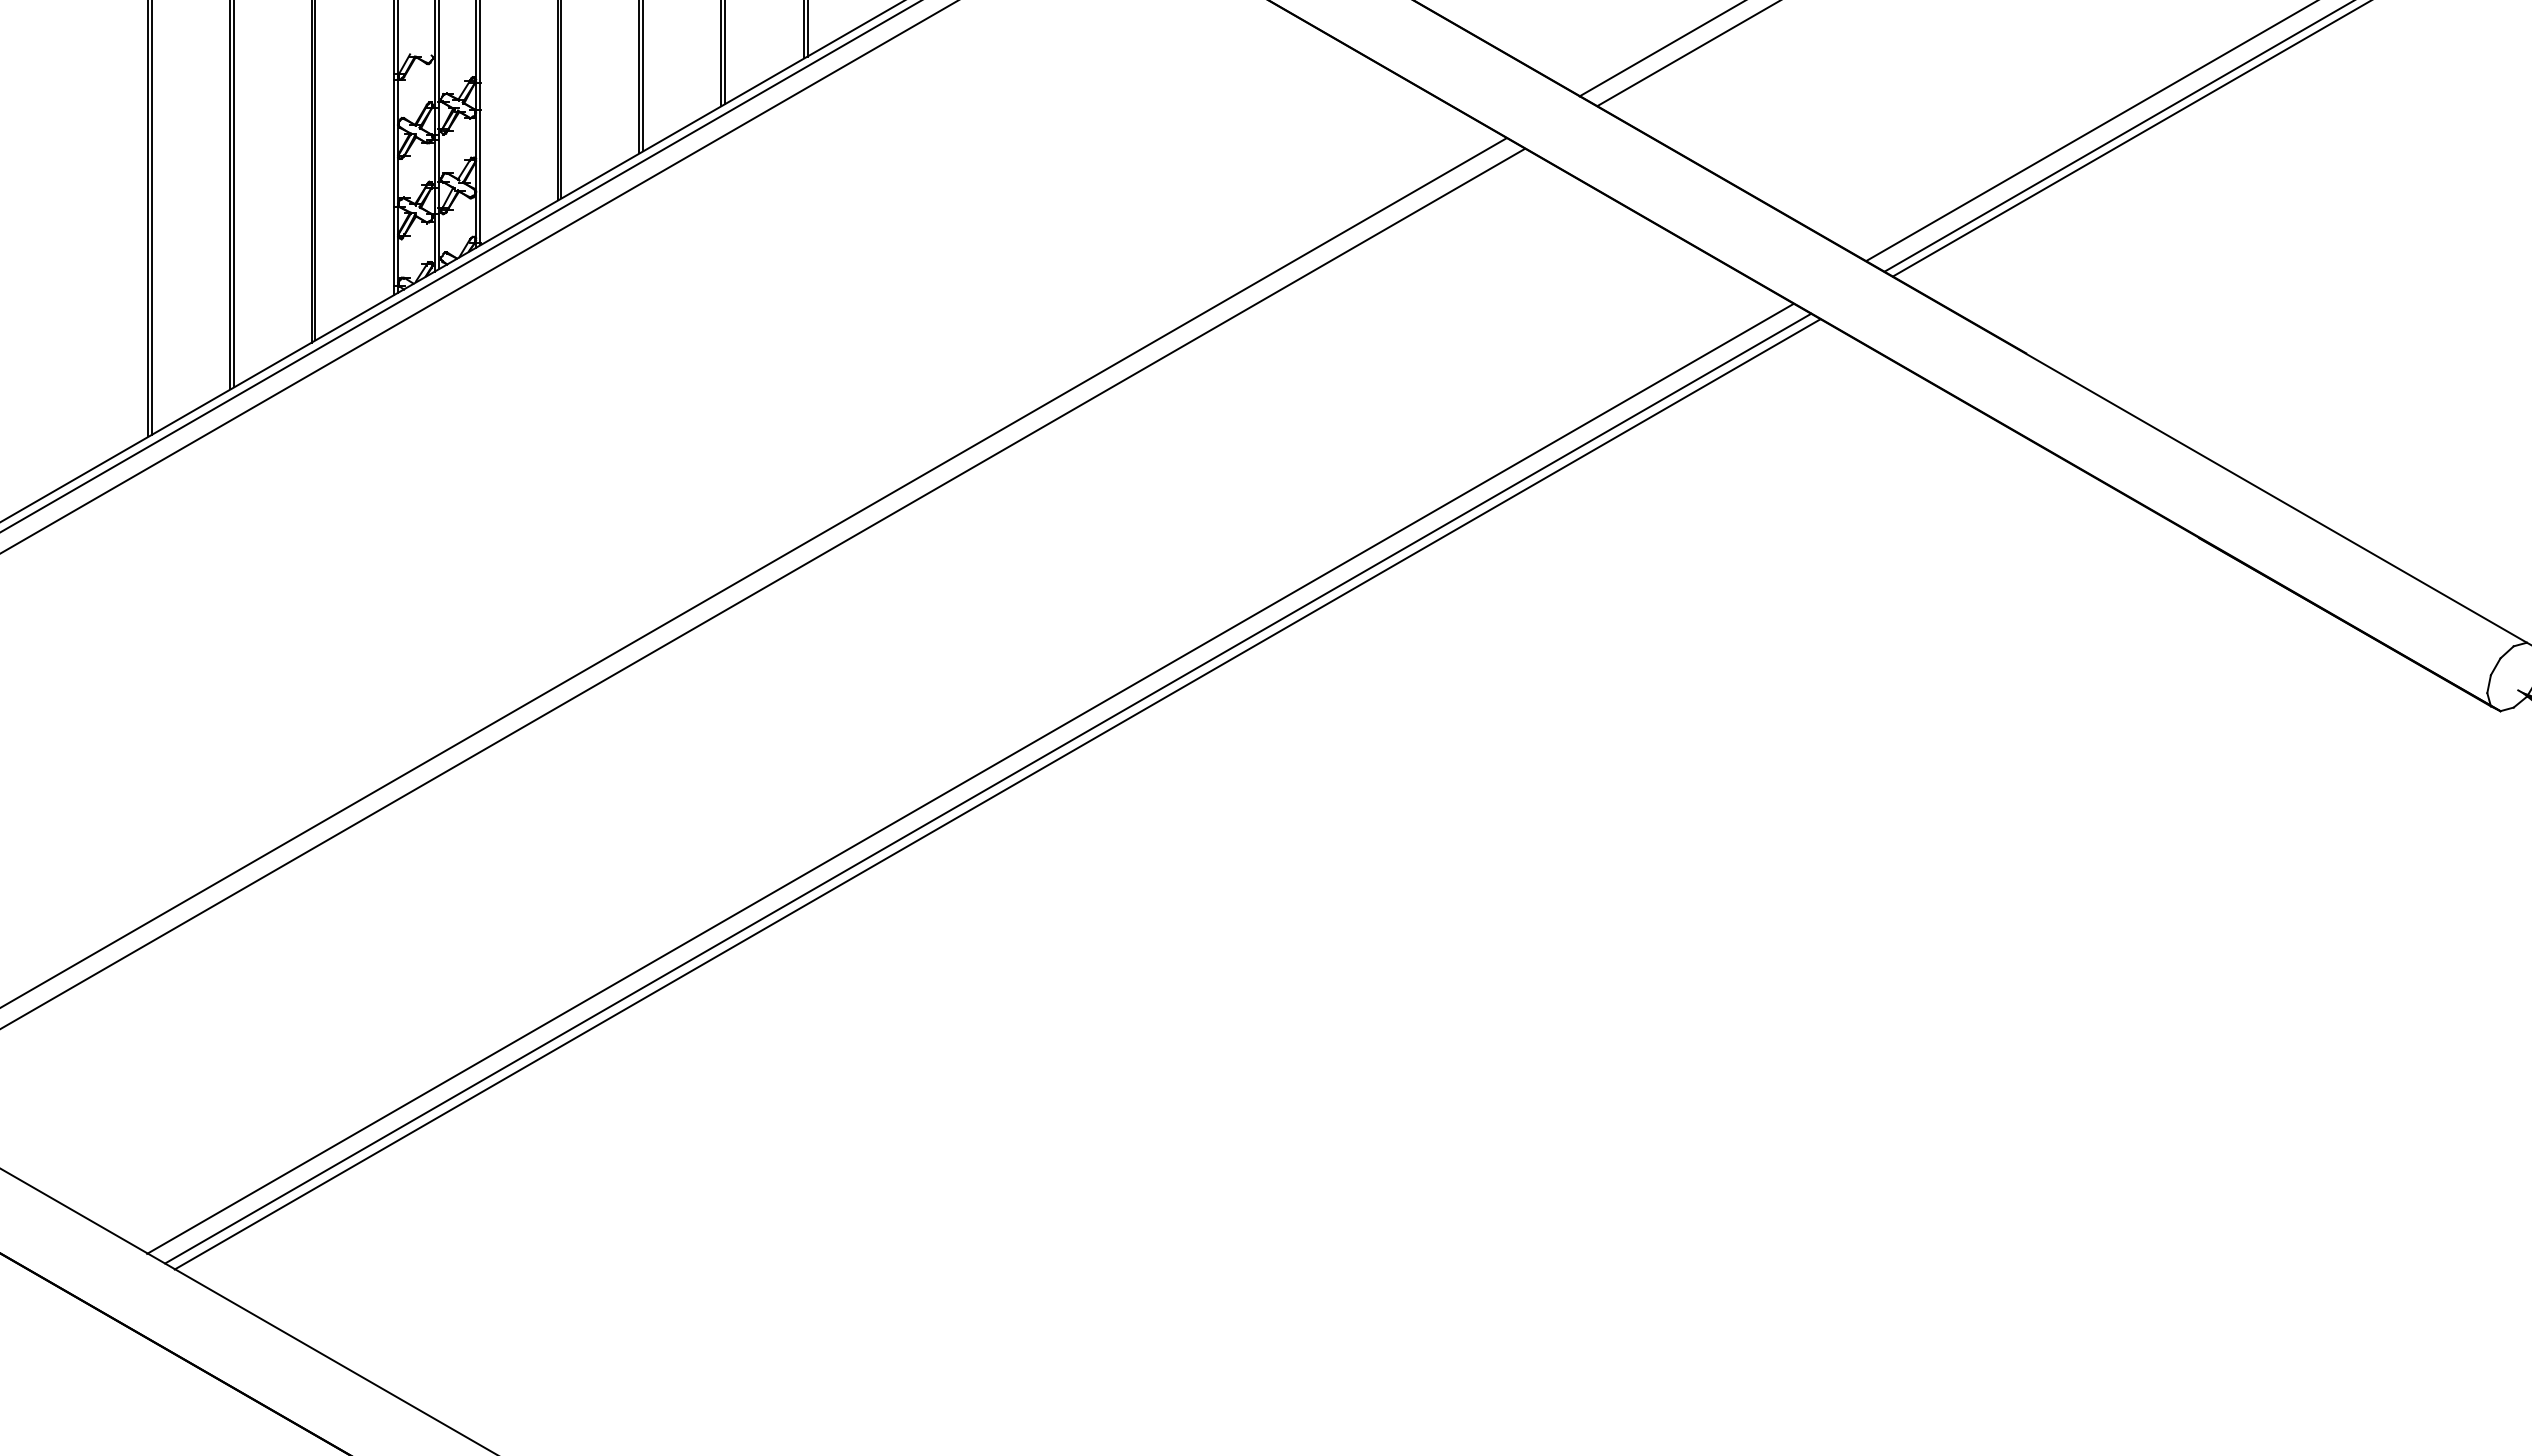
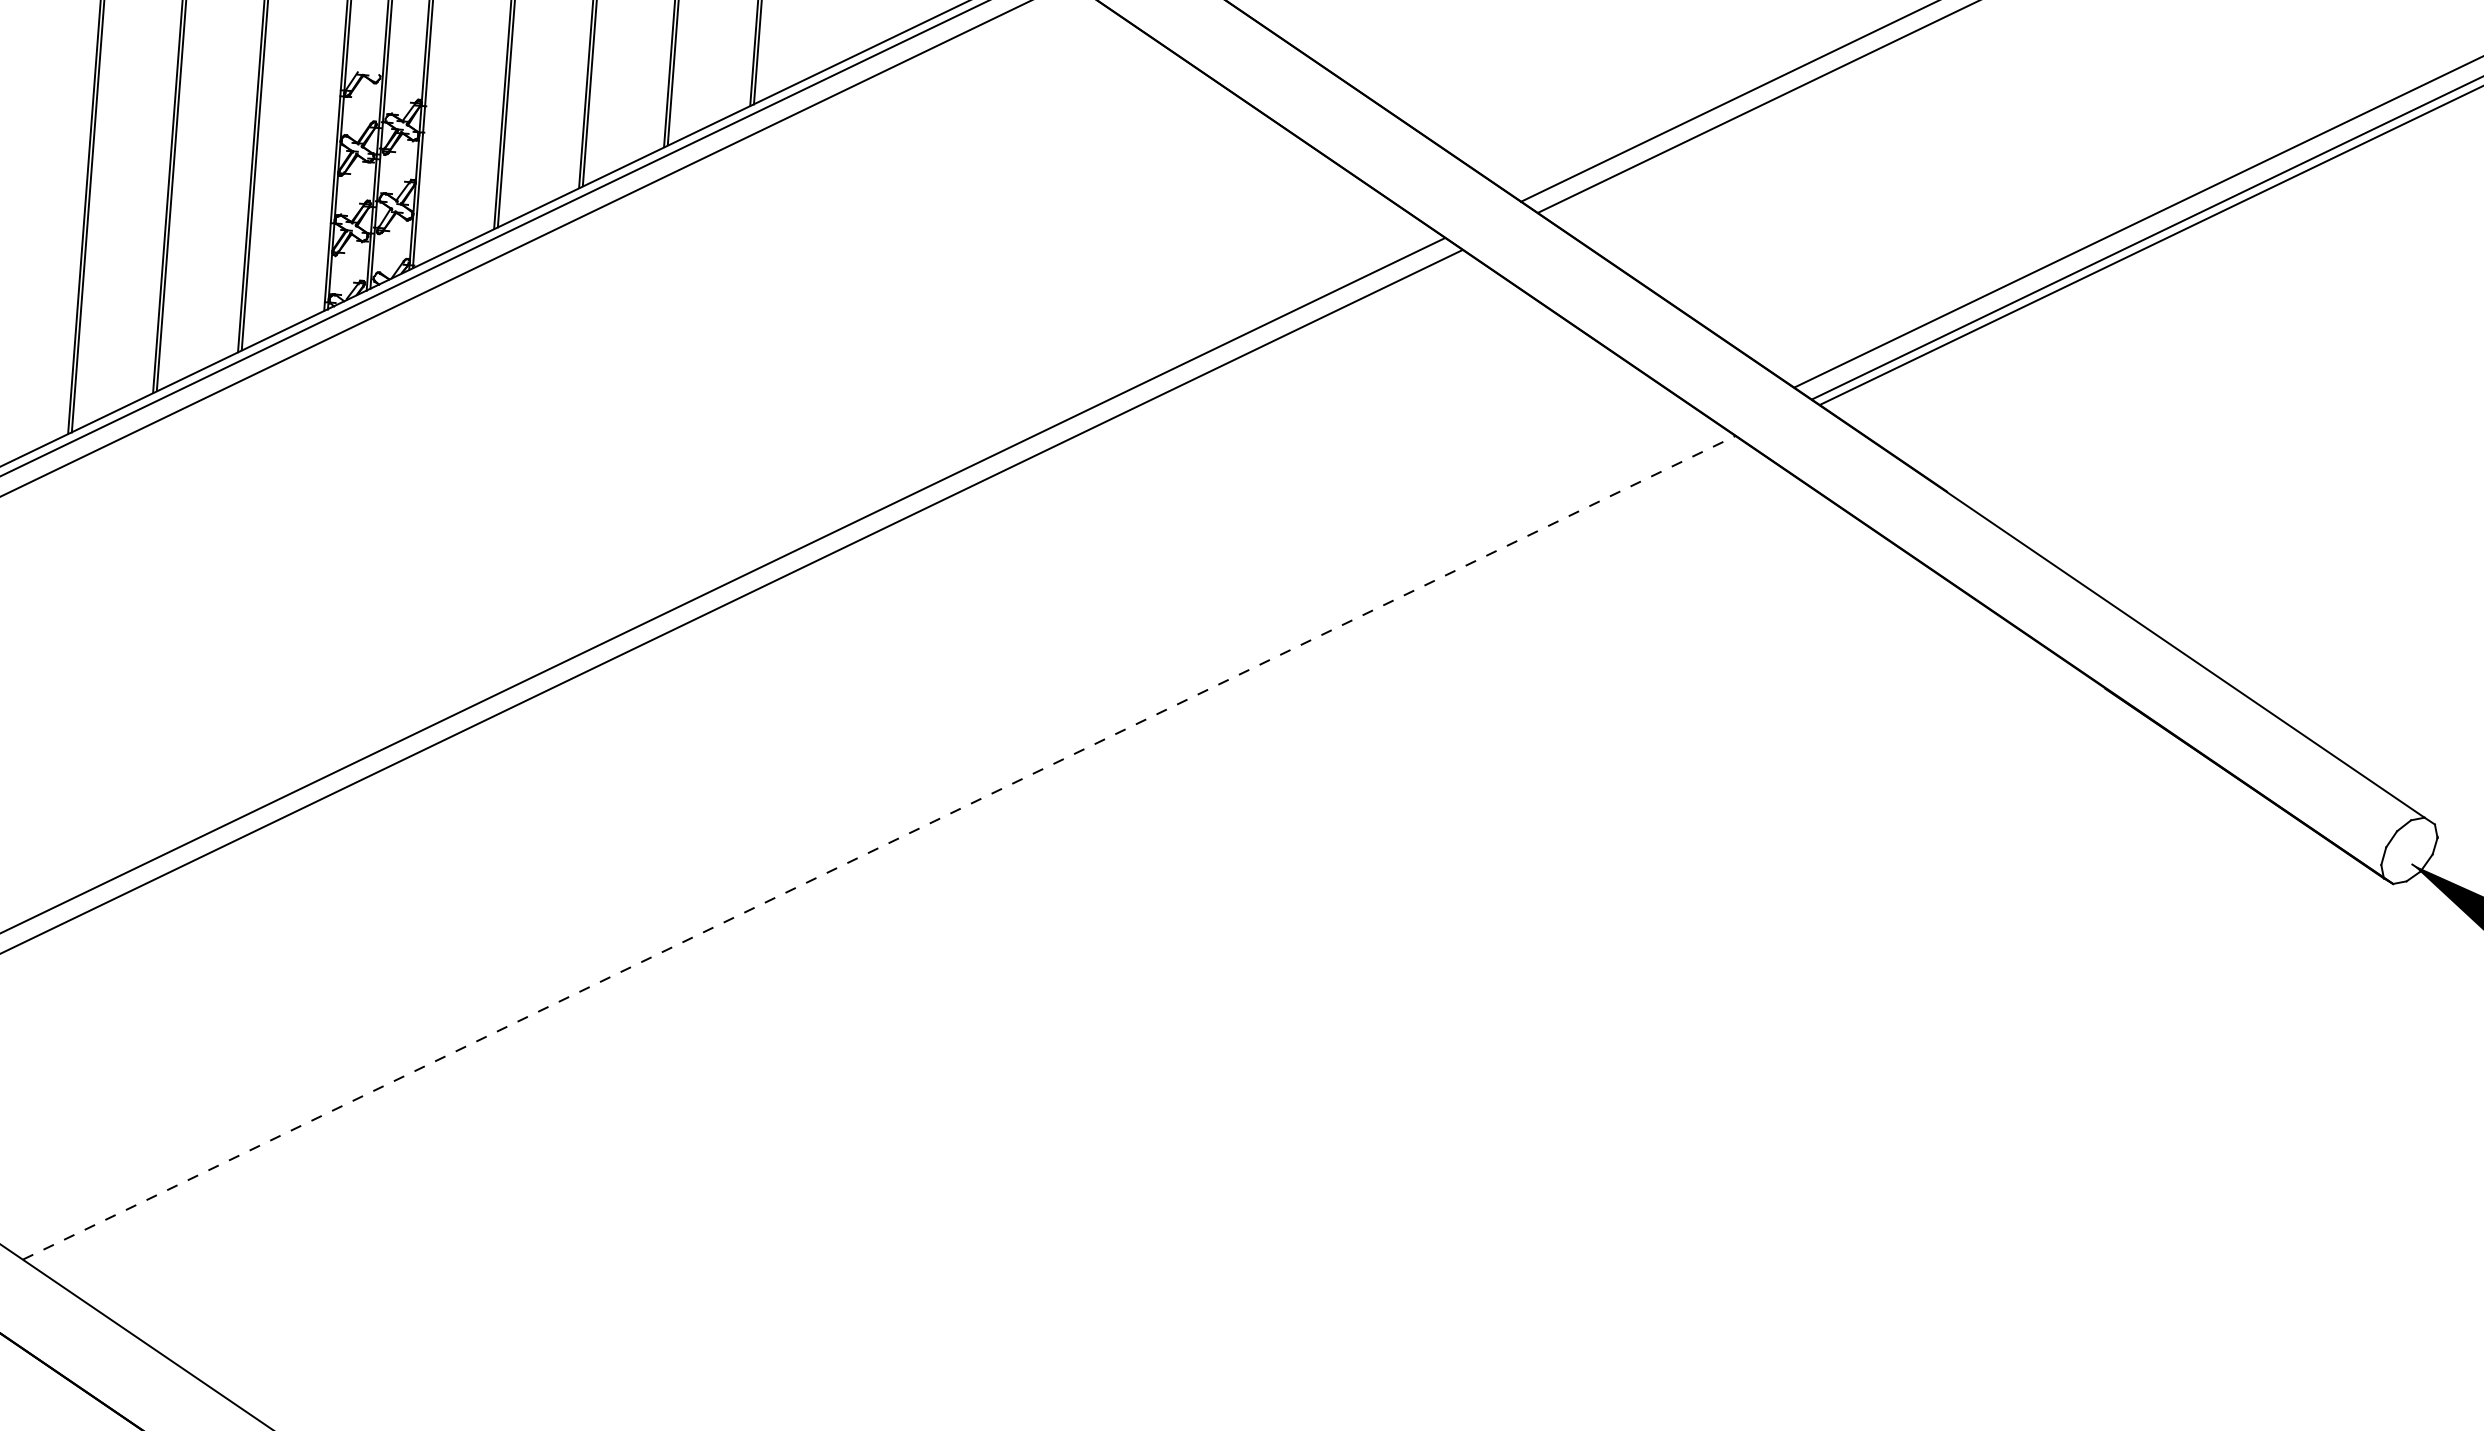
line: (970, 778) -> (862, 836), removed
line: (988, 788) -> (879, 847), solid -> dashed
line: (996, 794) -> (887, 854), removed

